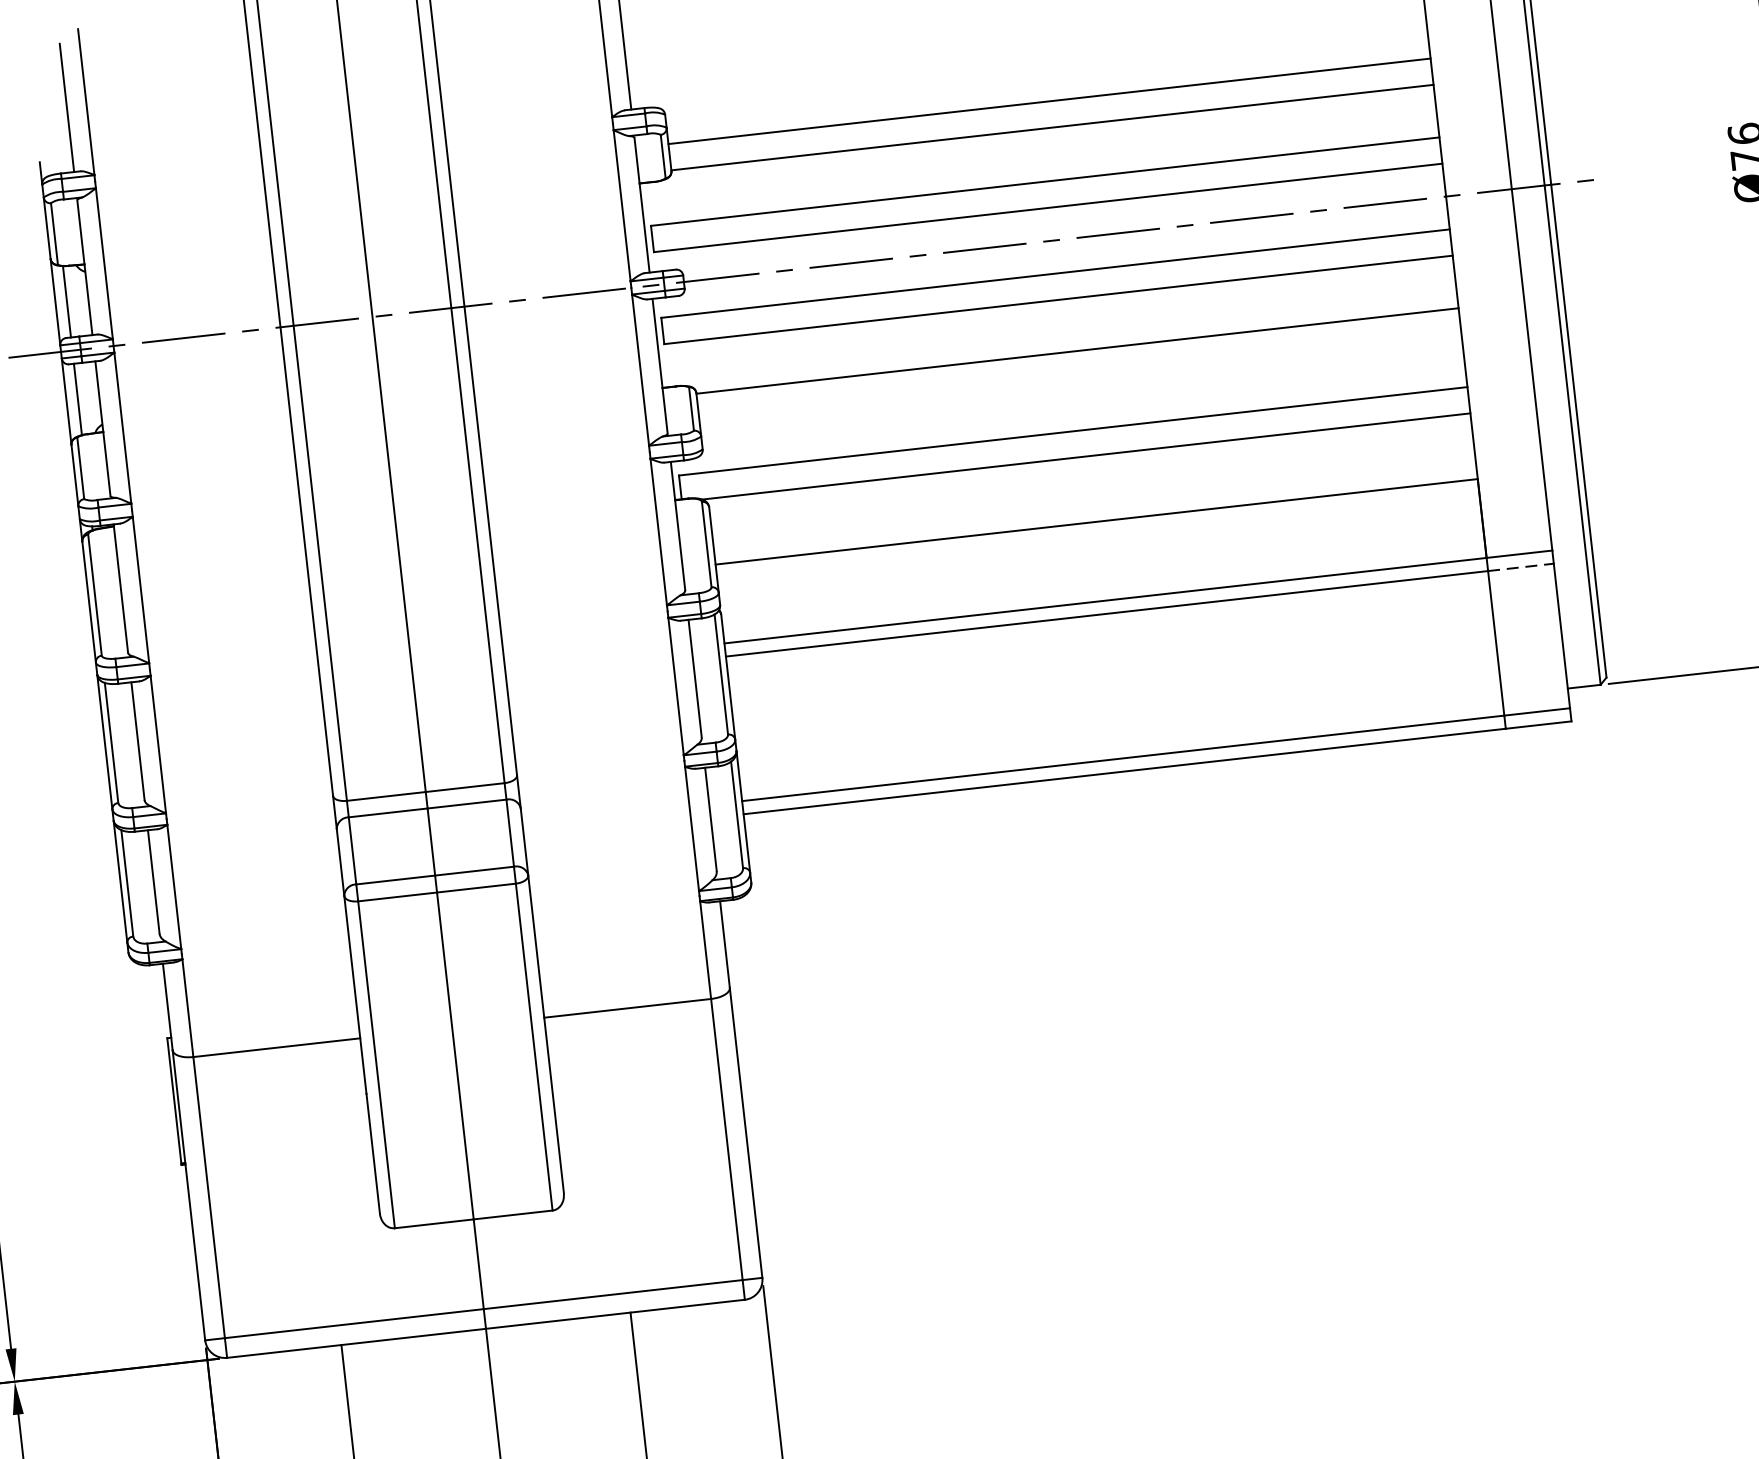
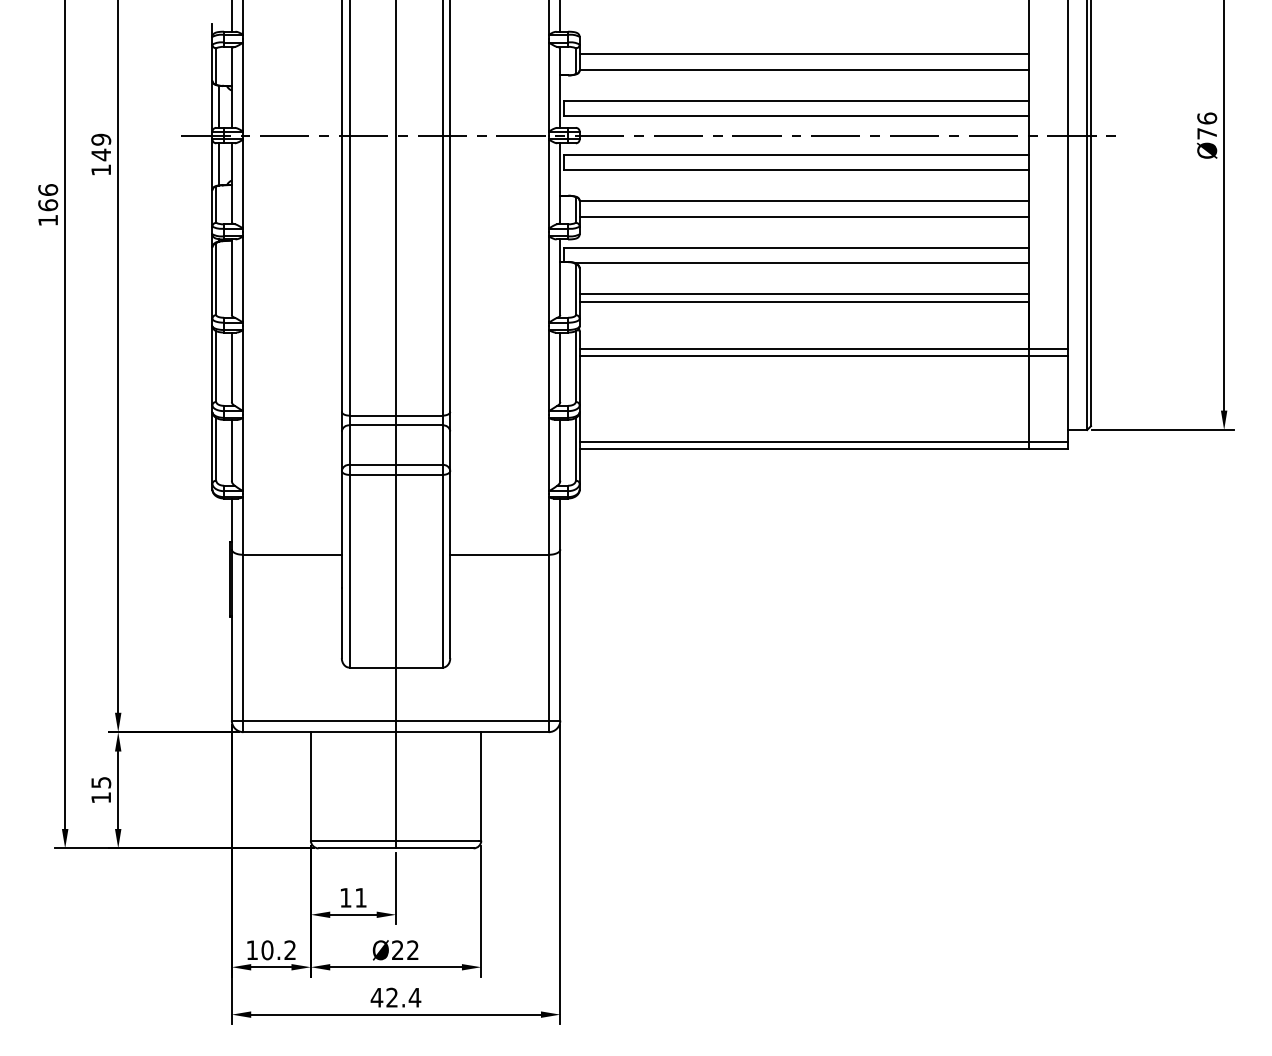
line: (1080, 376) -> (804, 216), added
line: (1095, 508) -> (804, 294), added
line: (1521, 567) -> (1048, 356), dashed -> solid

